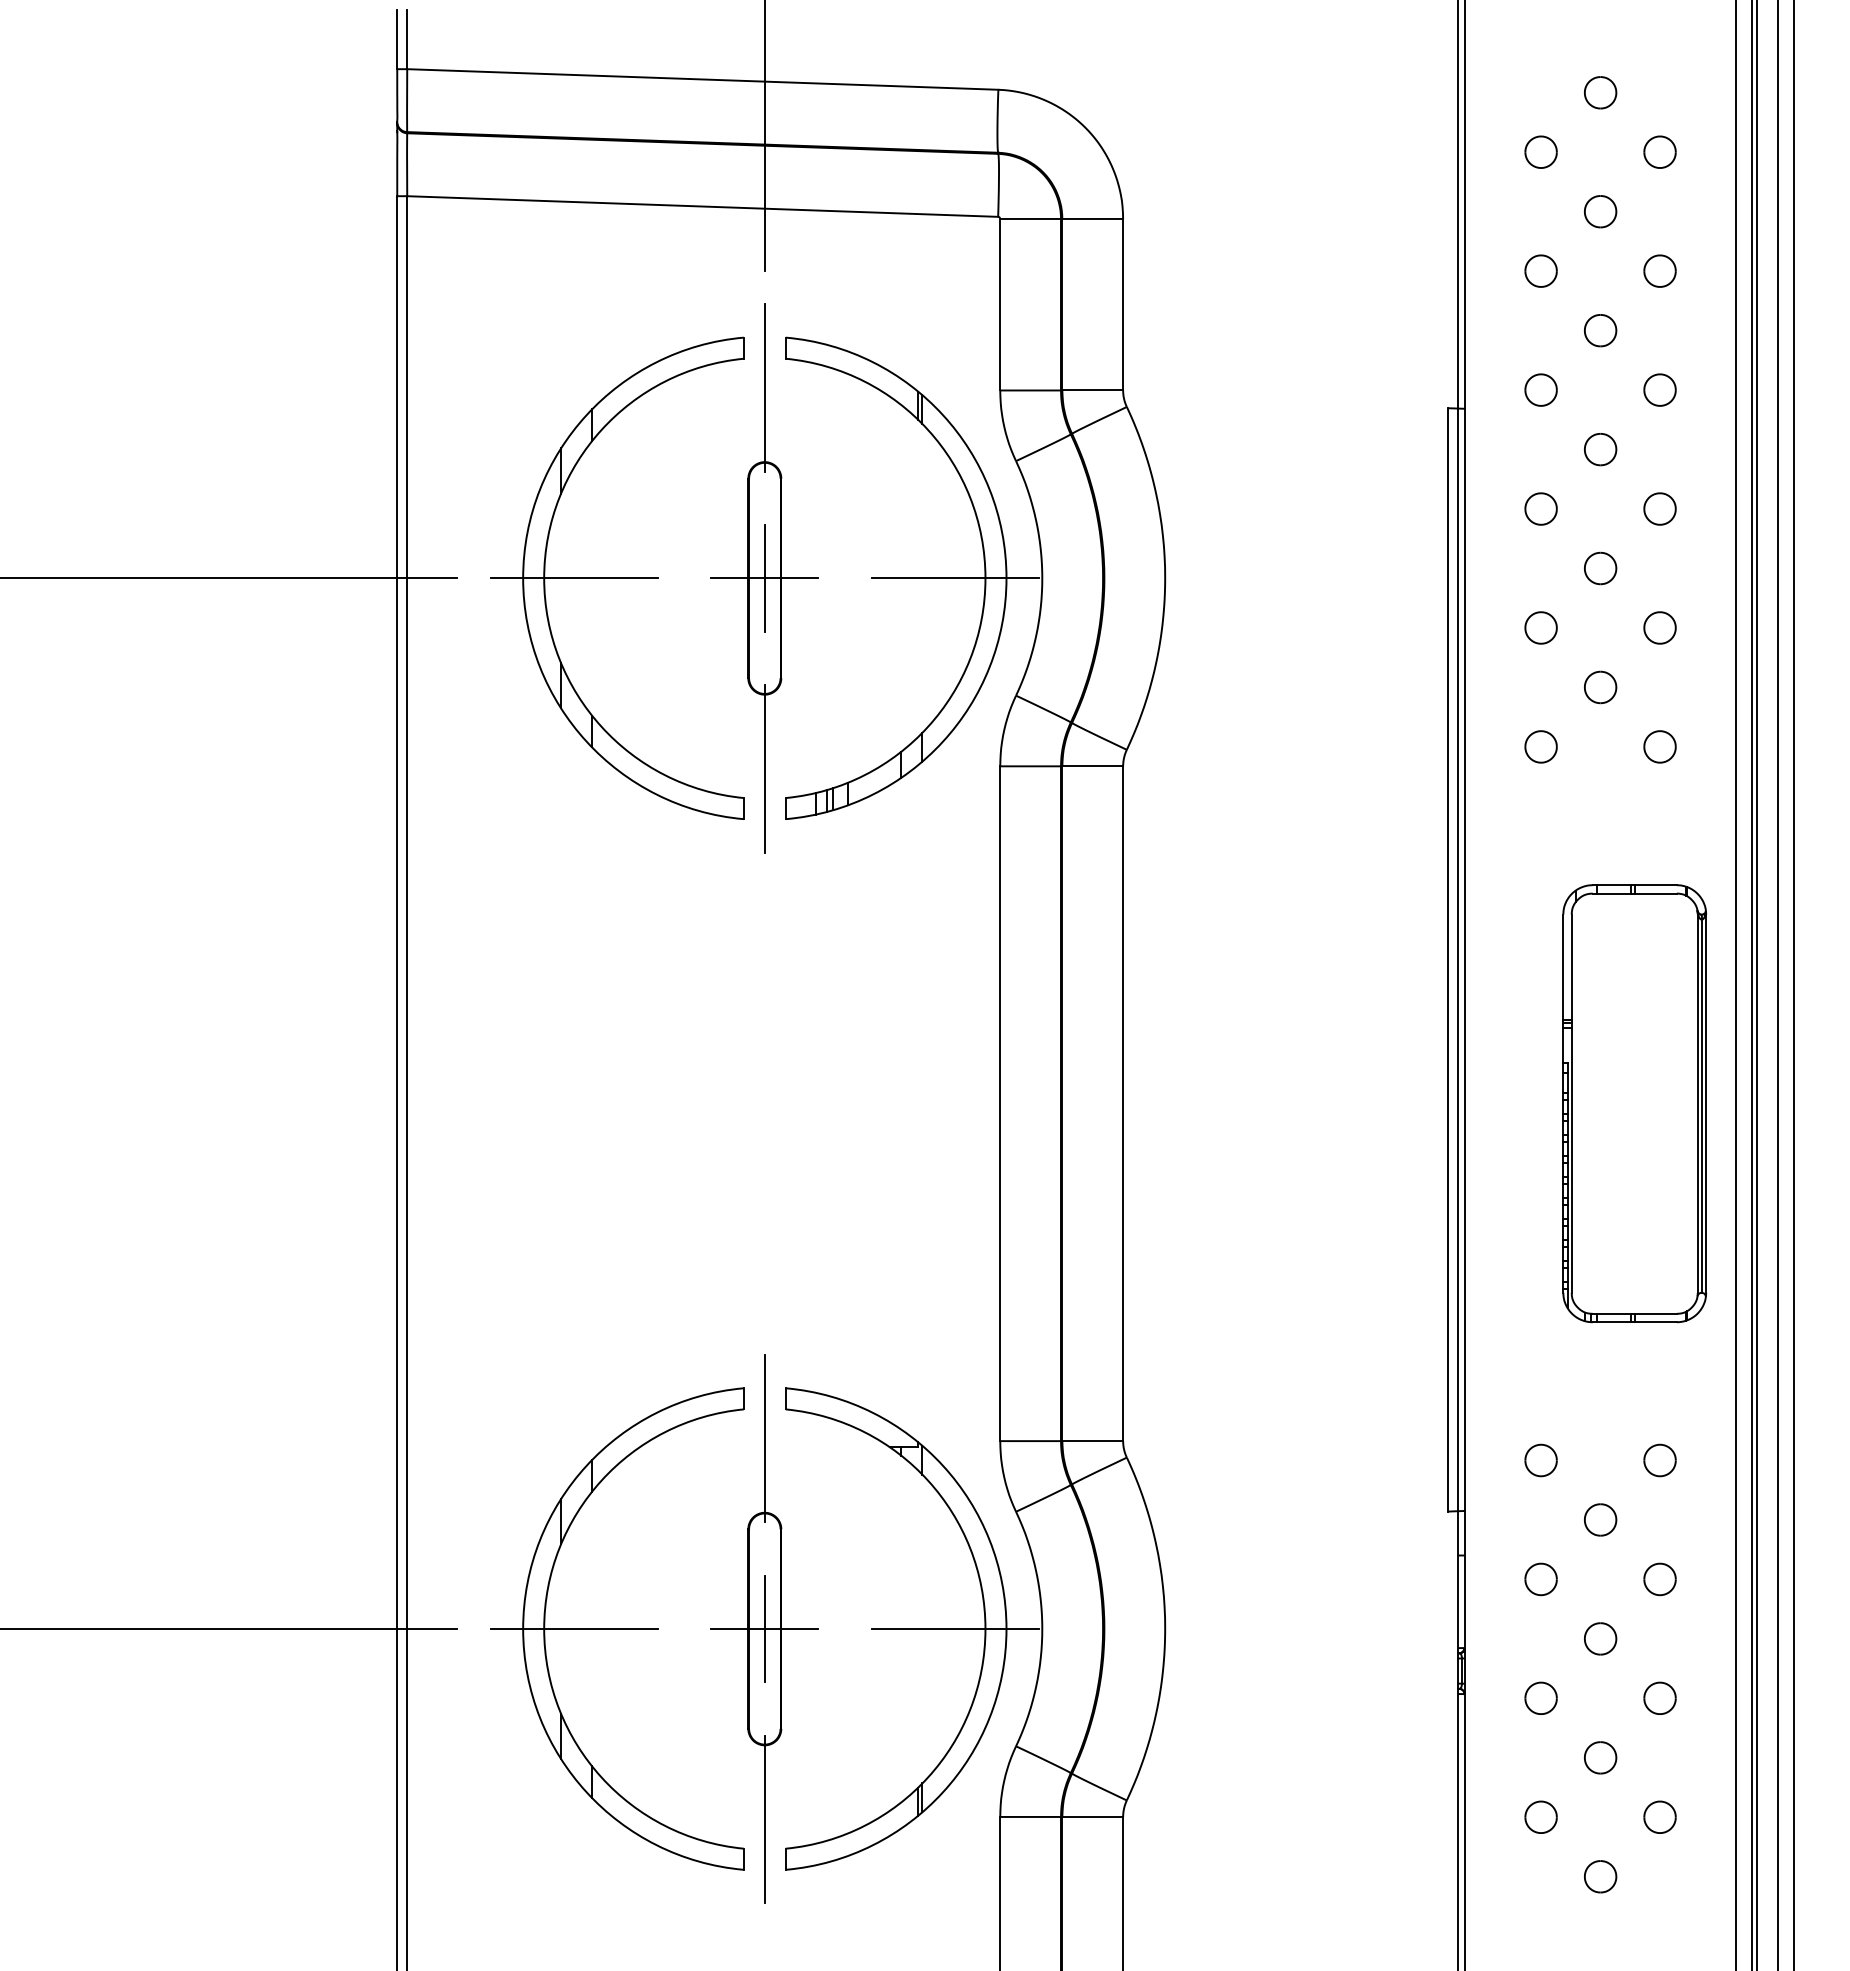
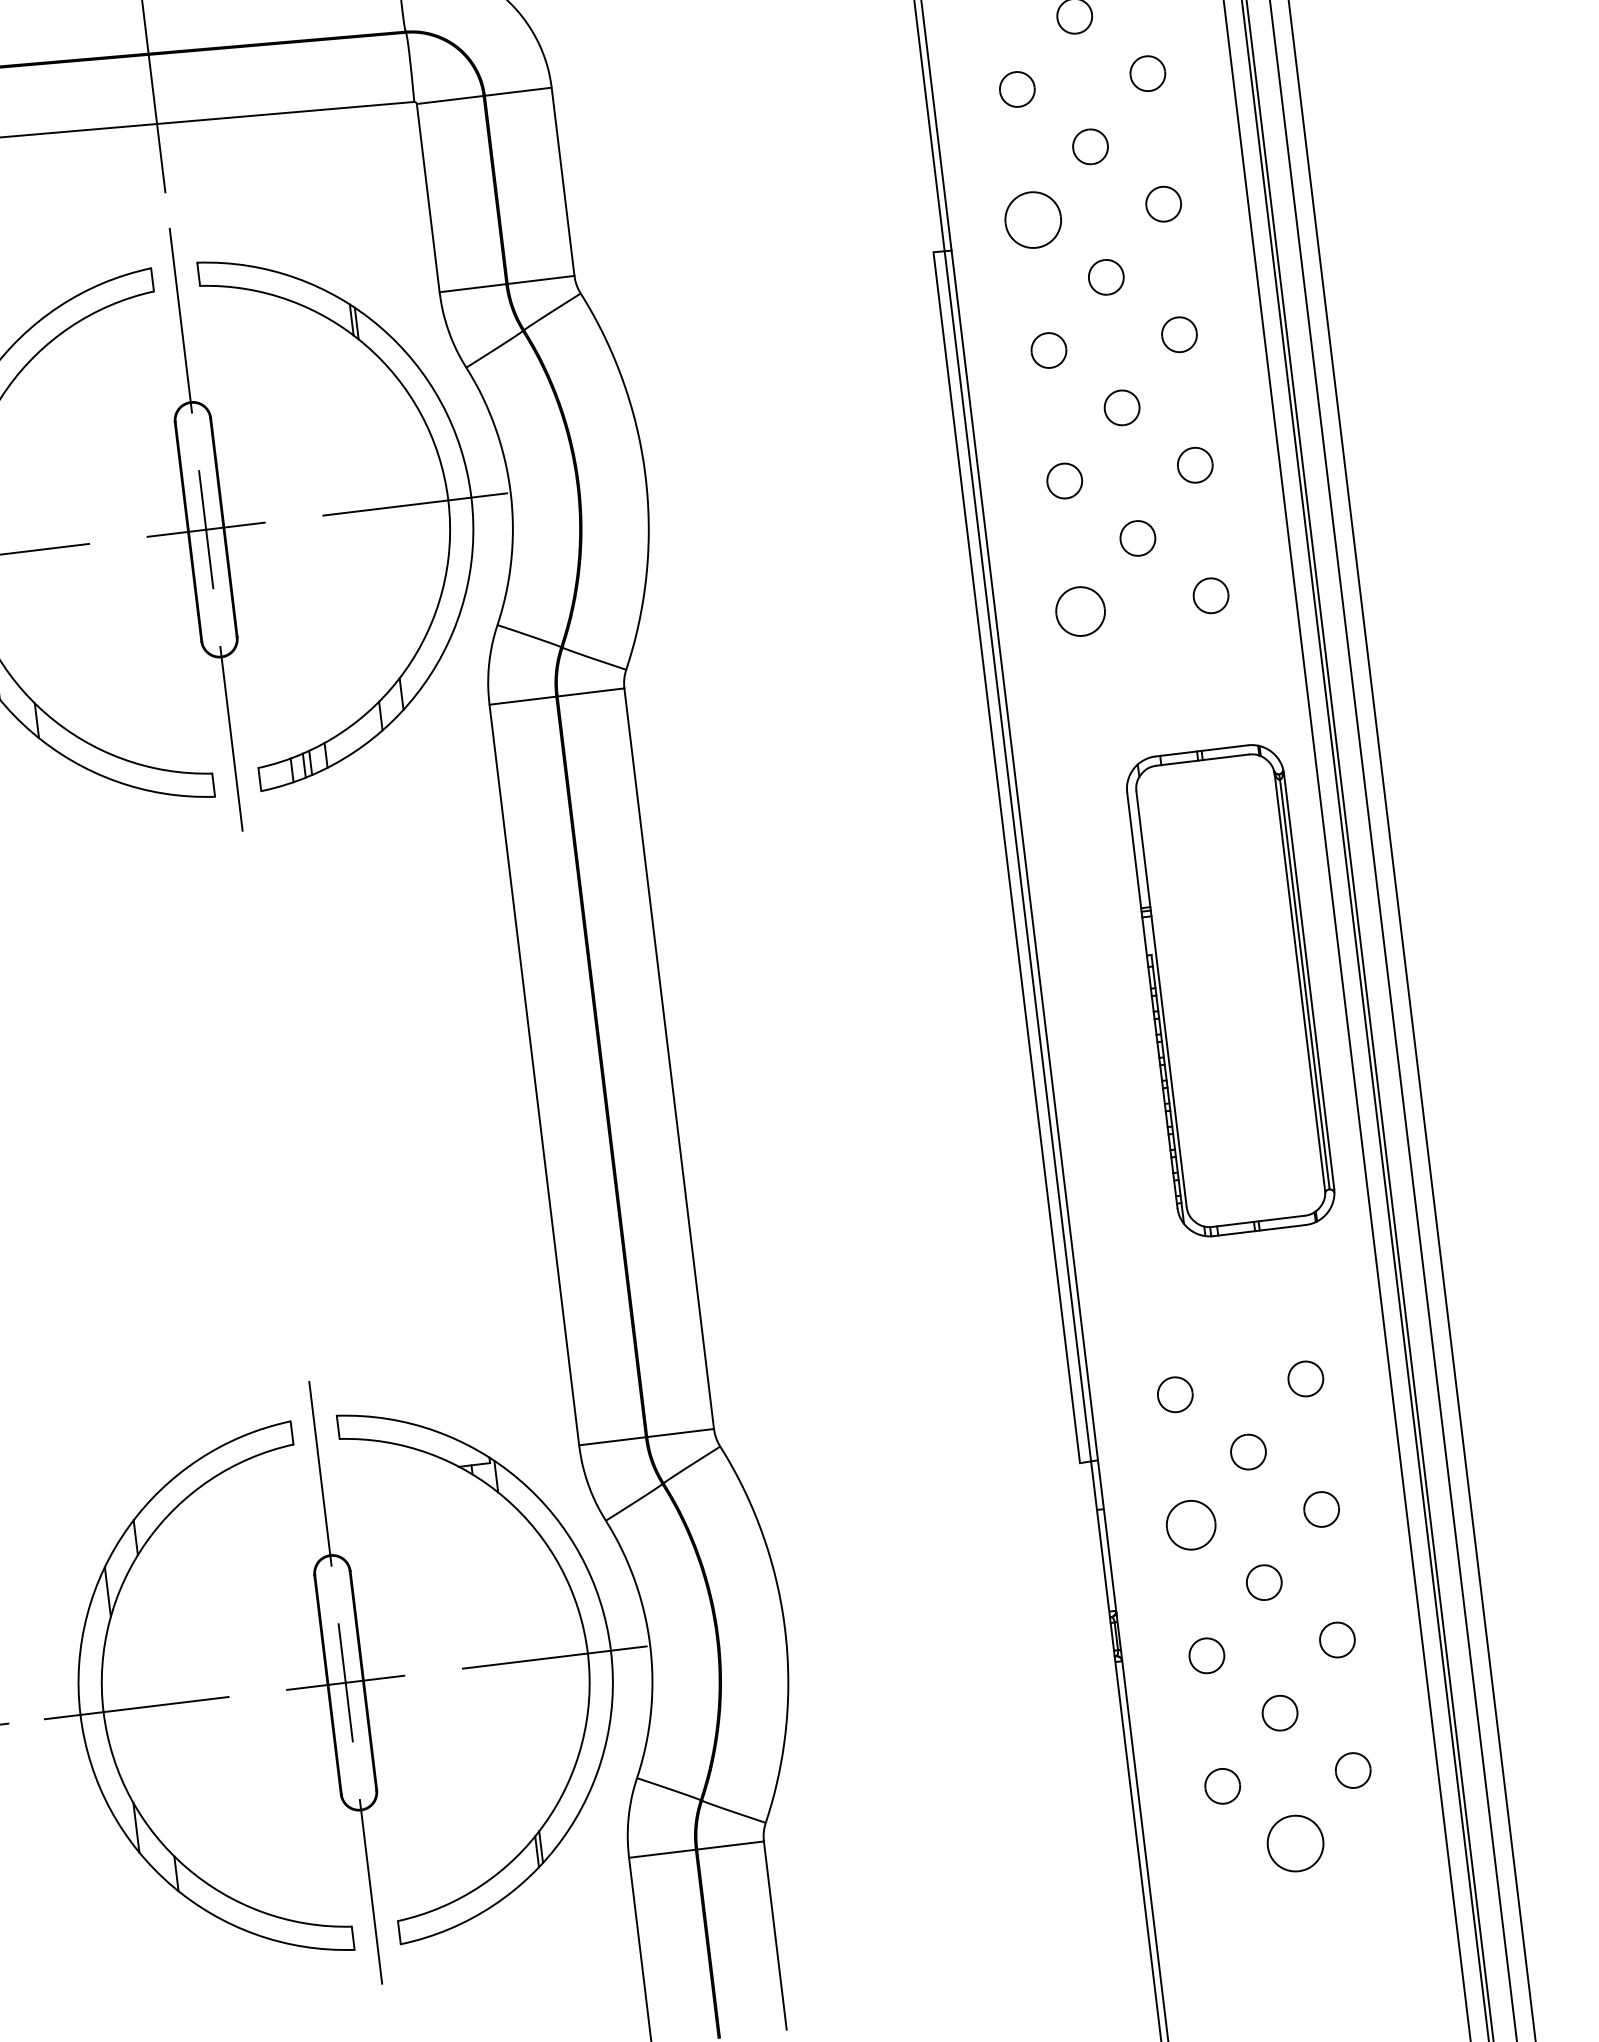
part: (1540, 389) -> (1032, 219), size x1.6
part: (1540, 746) -> (1079, 611), size x1.4
part: (1540, 1579) -> (1190, 1525), size x1.4
part: (1600, 1876) -> (1295, 1843), size x1.6

